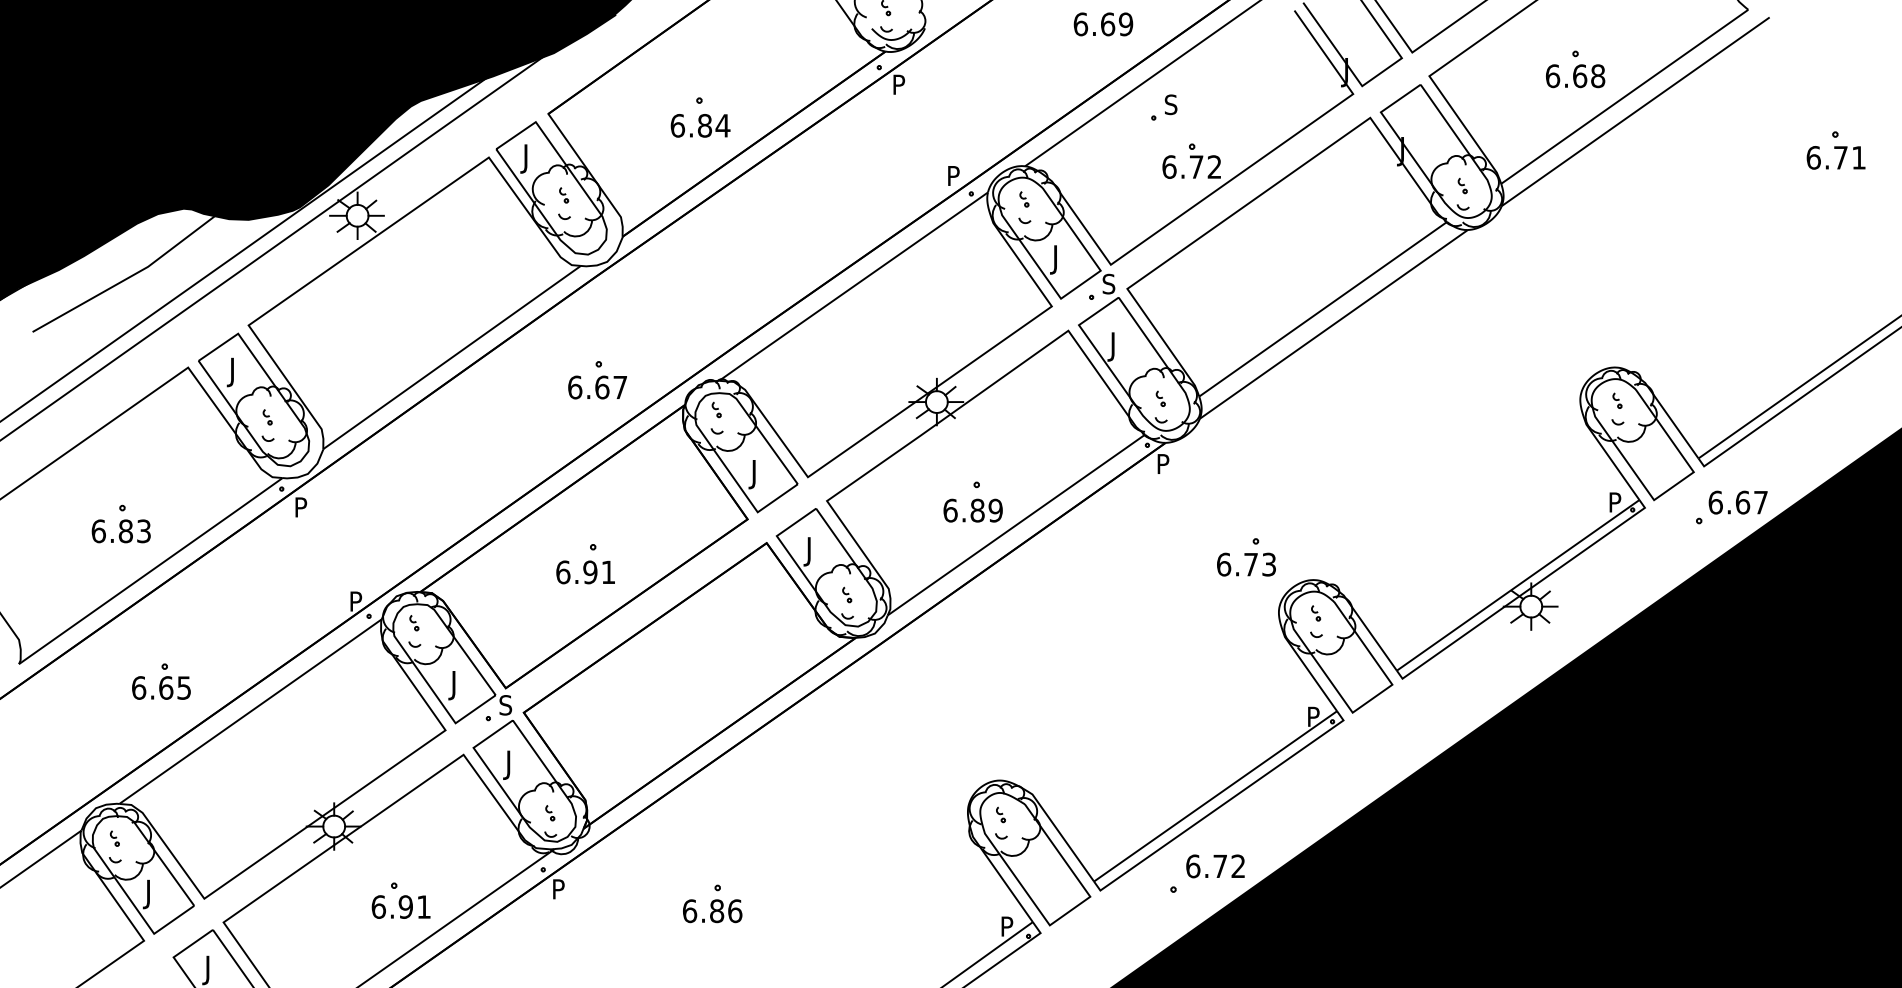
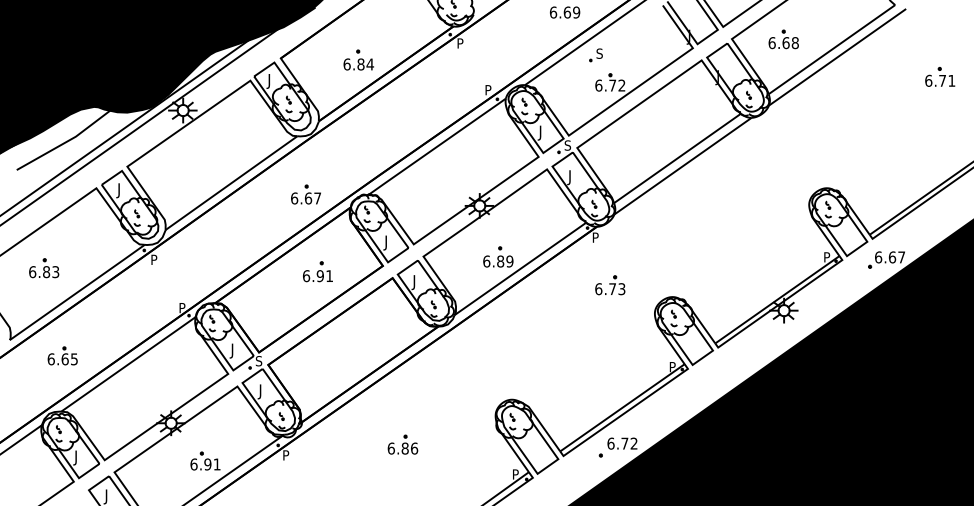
part: (1575, 69) -> (783, 39), moved
part: (121, 524) -> (44, 268), moved
part: (1246, 557) -> (610, 285), moved
part: (584, 563) -> (317, 271), moved
part: (160, 680) -> (62, 355), moved
part: (711, 903) -> (402, 444), moved

